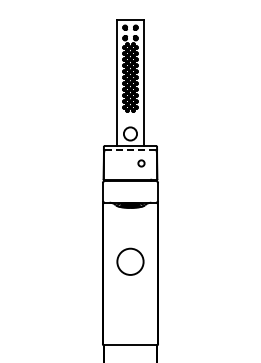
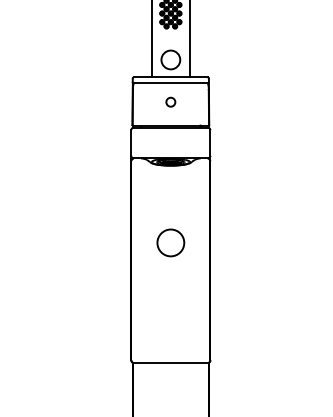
line: (130, 150) -> (170, 83), dashed -> solid
circle: (141, 163) -> (170, 102), moved
circle: (130, 261) -> (170, 242), size x0.71

